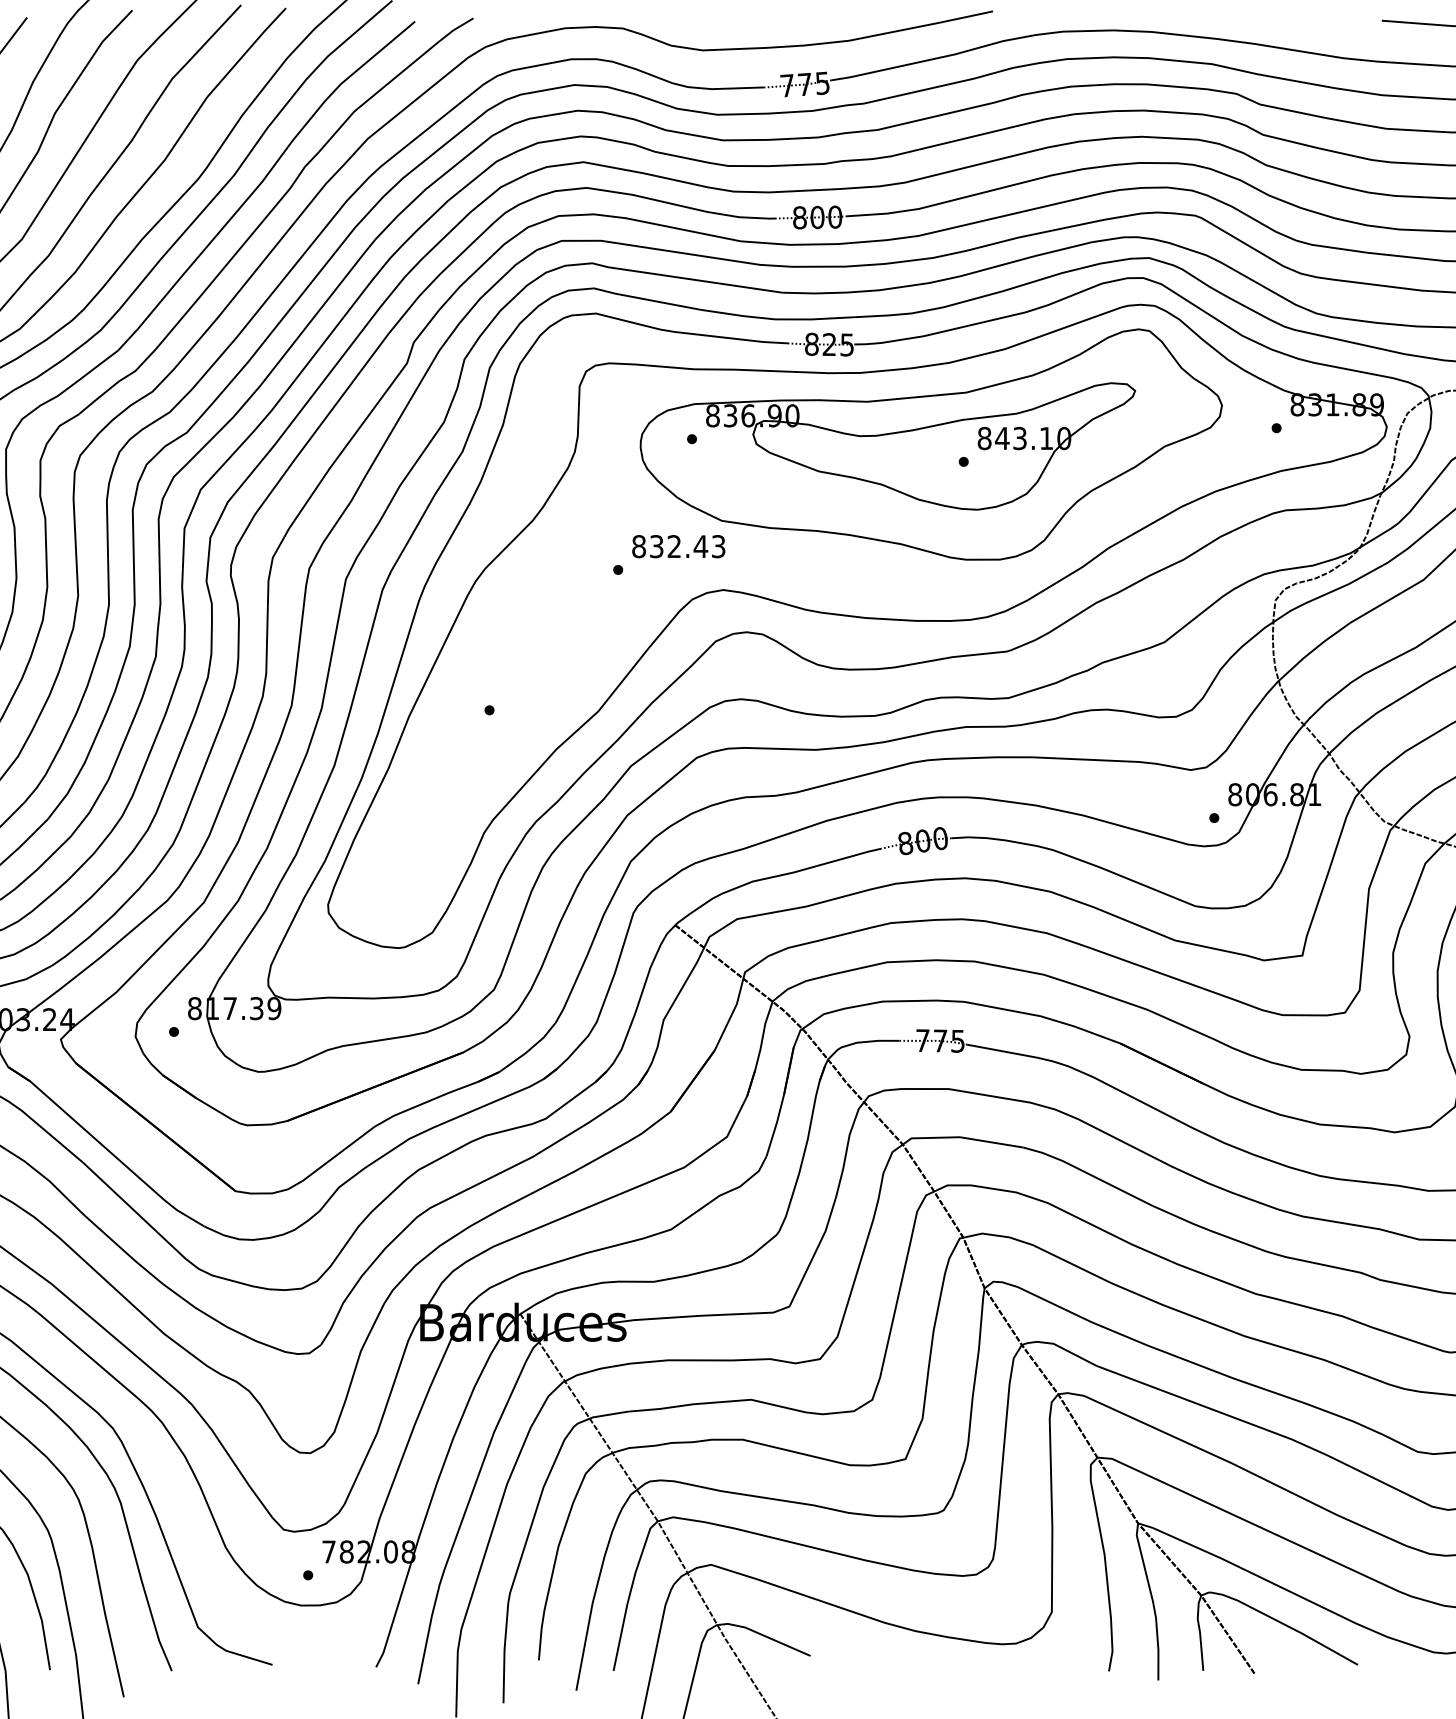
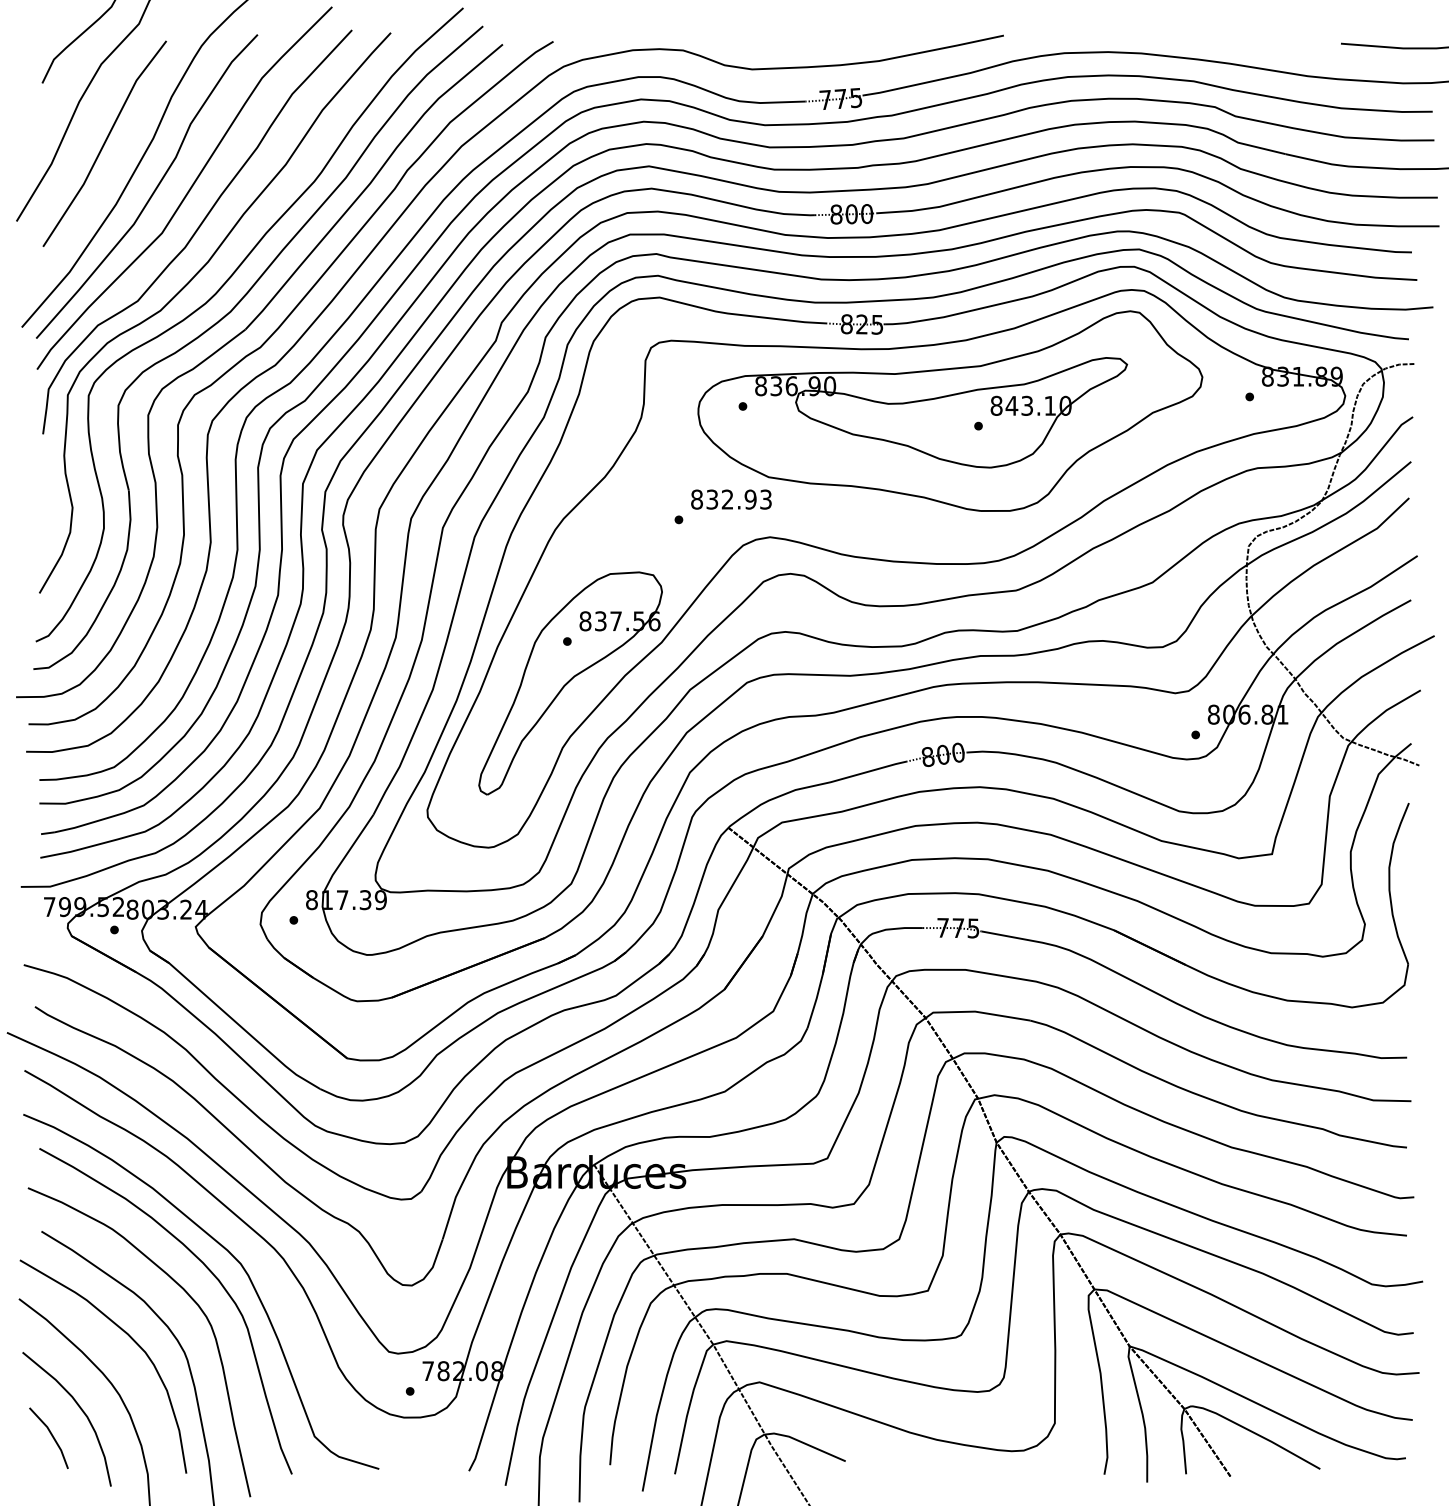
text: (700, 546) -> (750, 499), 832.43 -> 832.93
part: (493, 758) -> (570, 683), added

